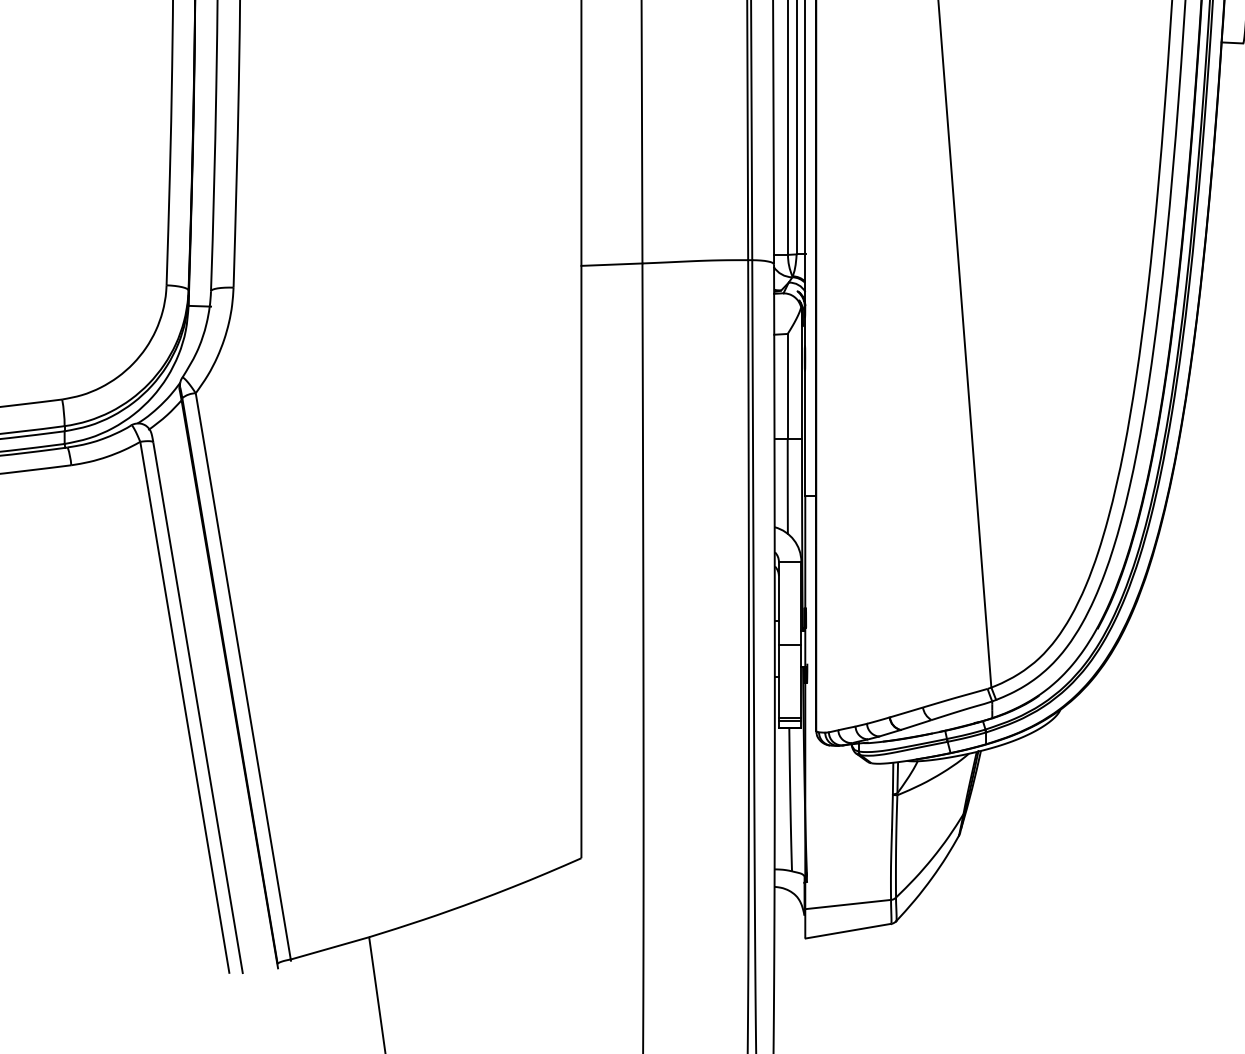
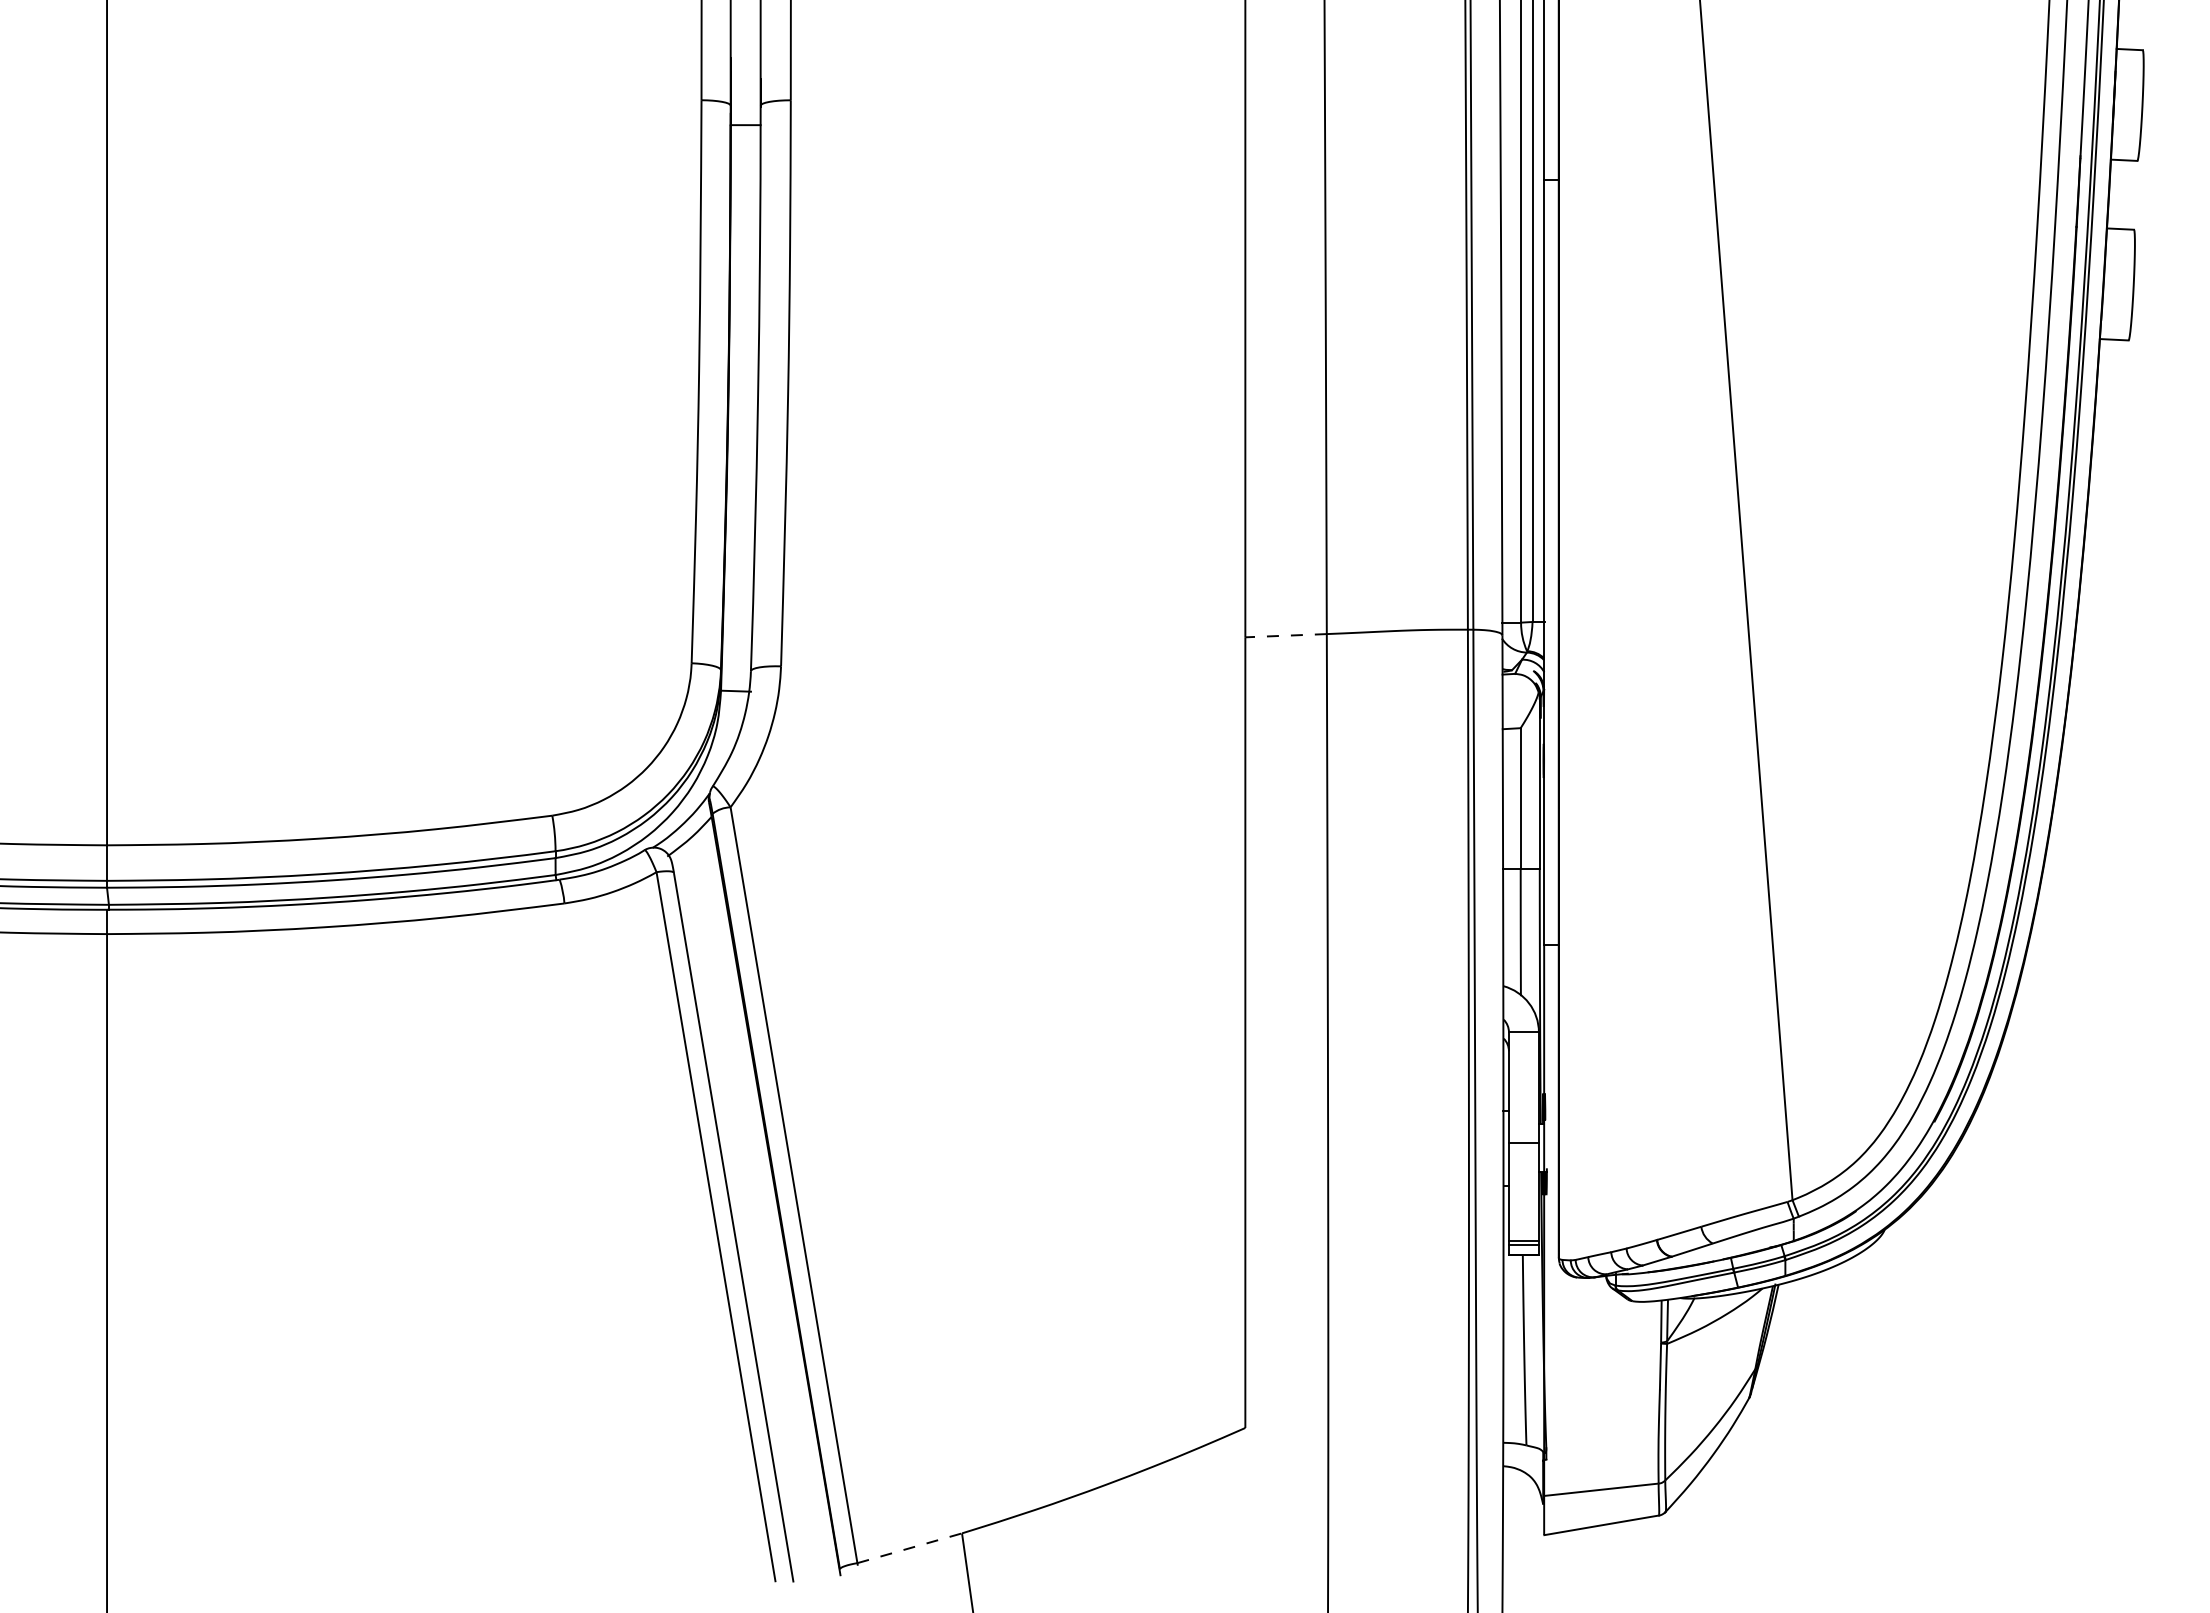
line: (612, 264) -> (1286, 635), solid -> dashed
line: (330, 948) -> (910, 1548), solid -> dashed

